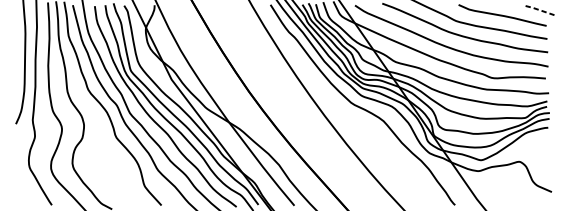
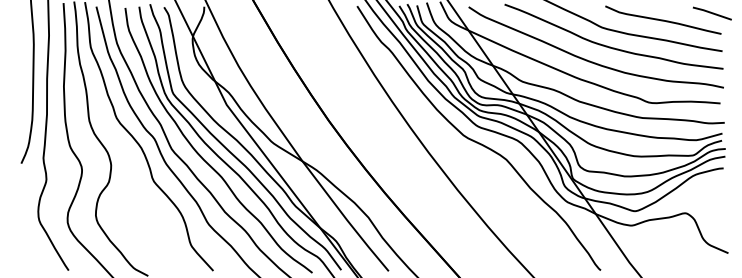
line: (539, 10) -> (712, 13), dashed -> solid

